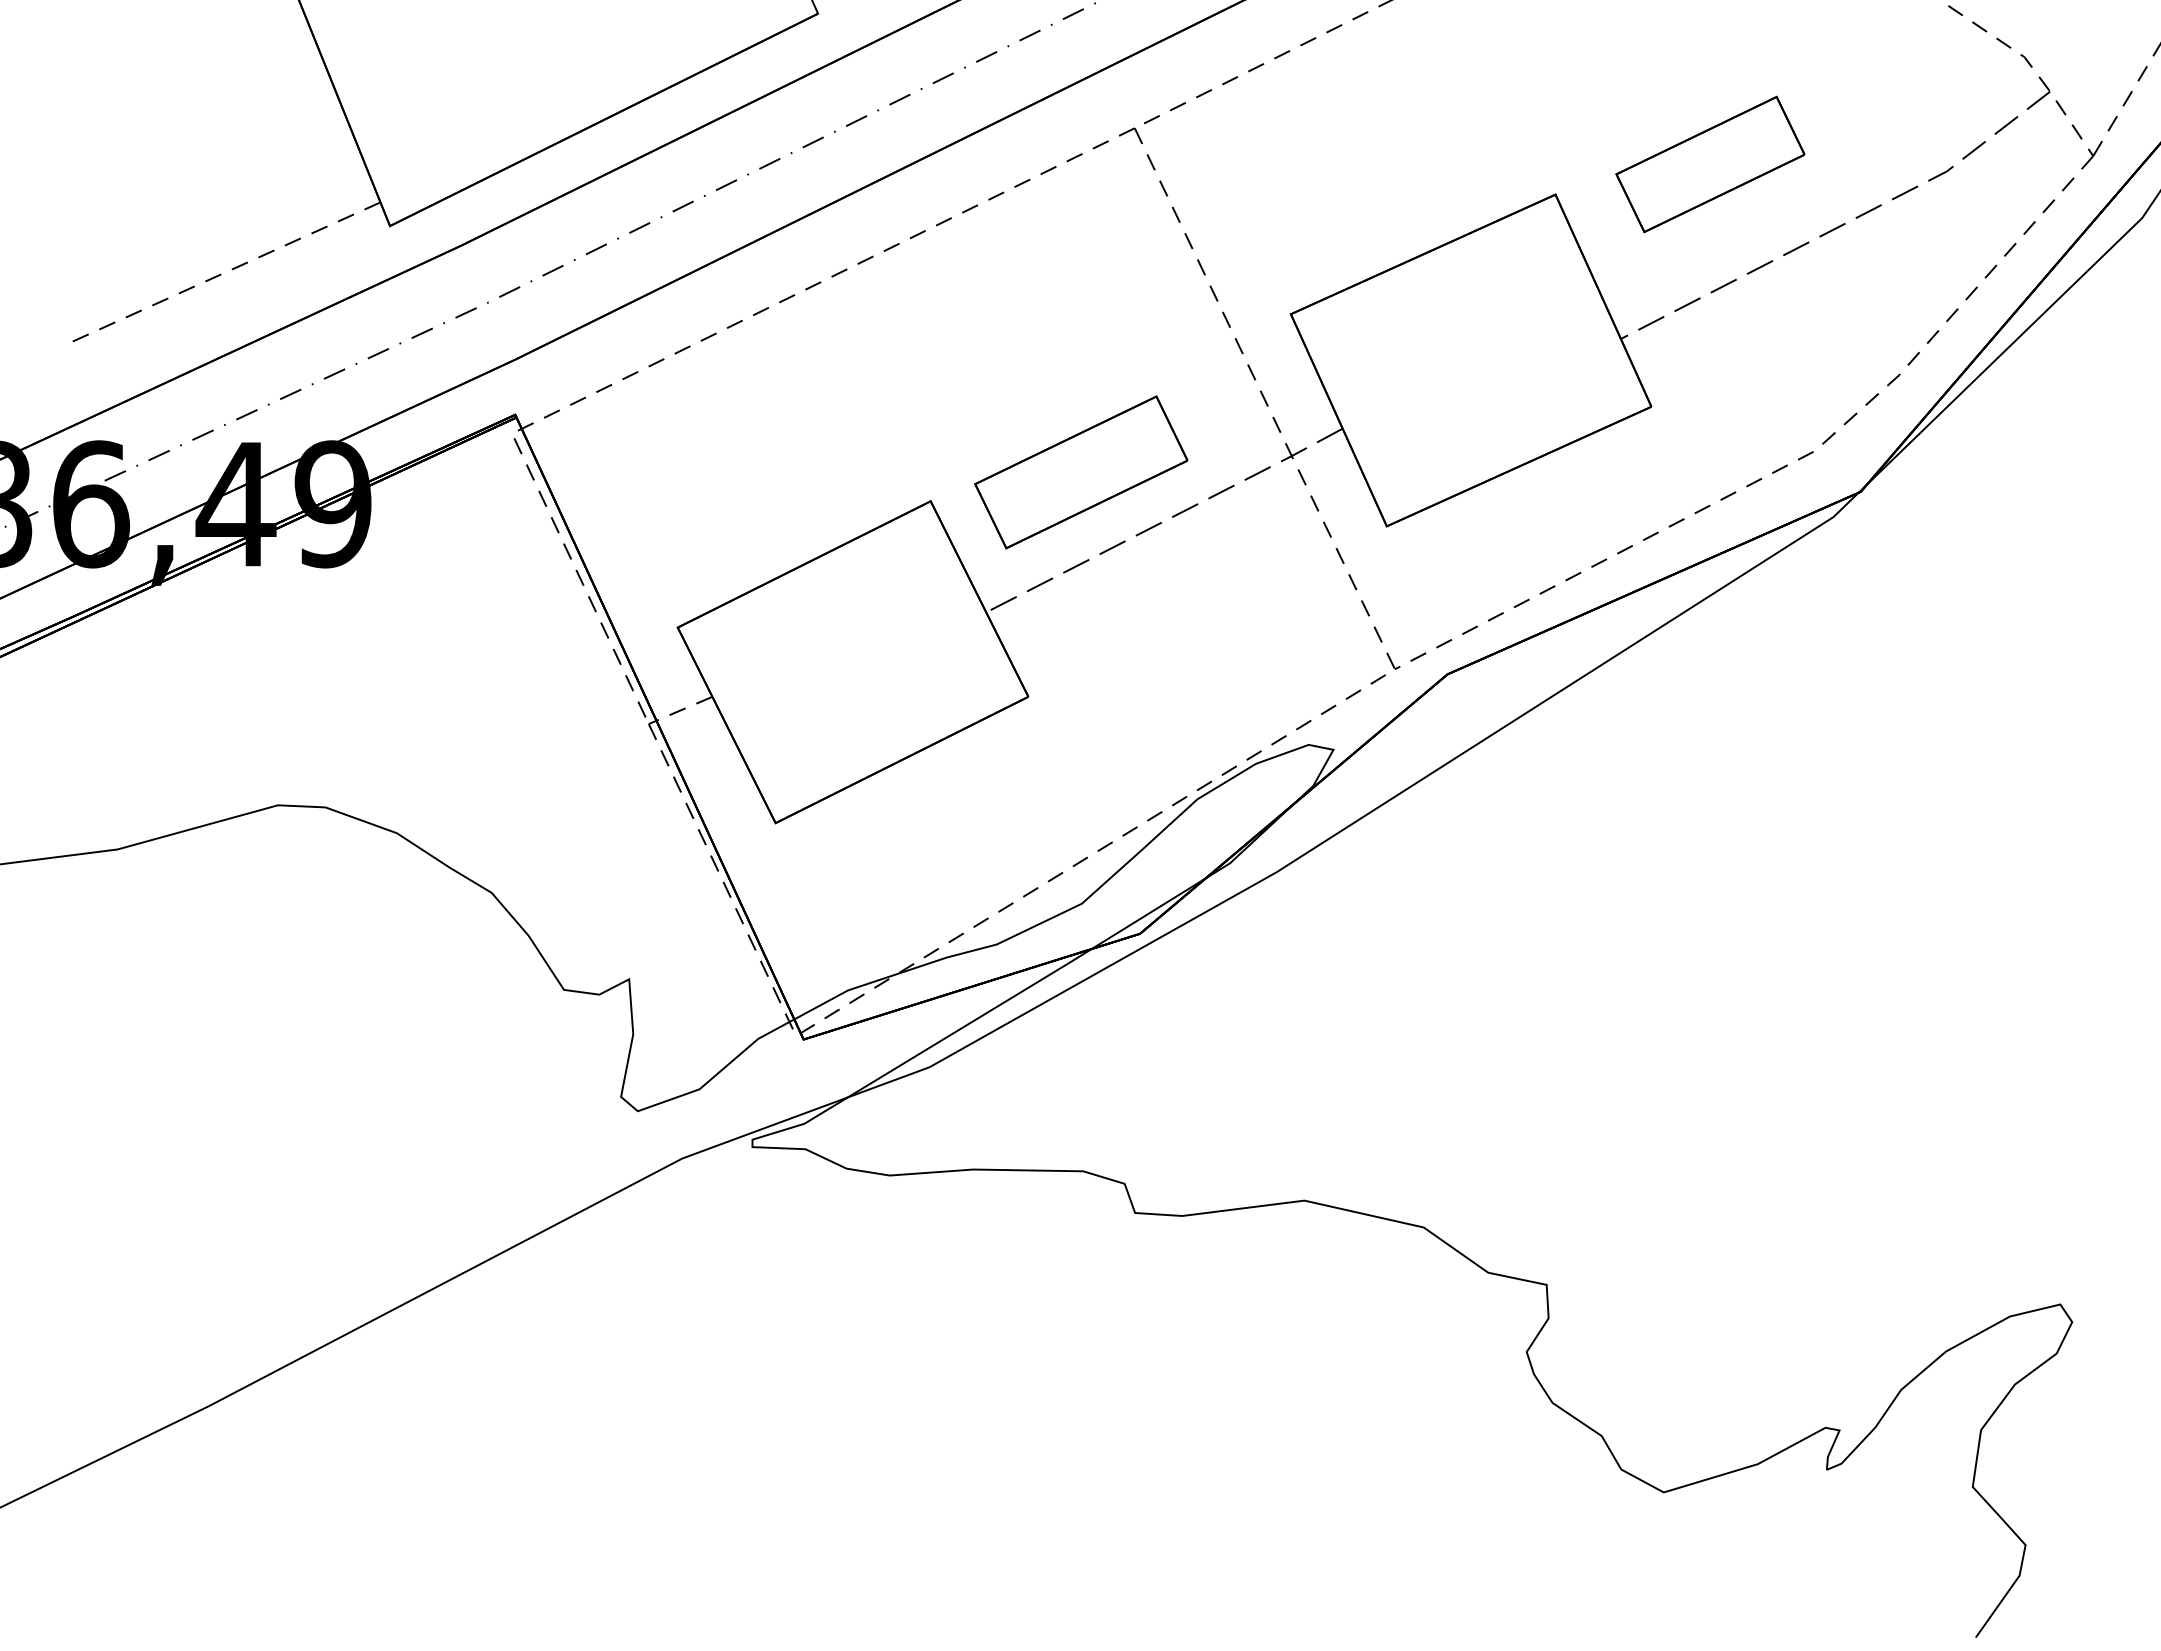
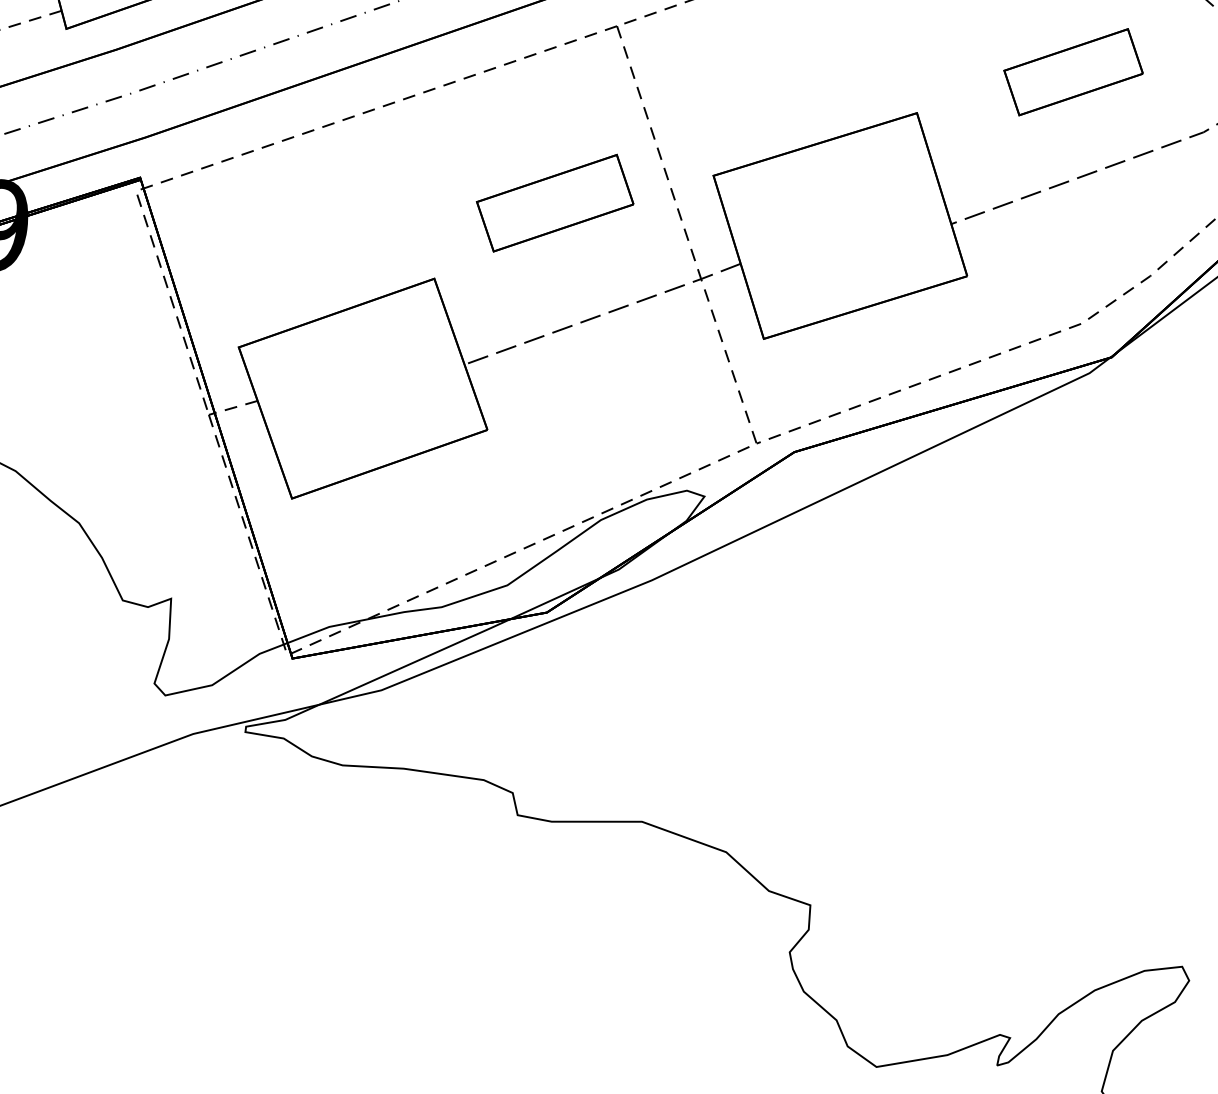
part: (1710, 164) -> (1073, 72), moved
part: (1081, 472) -> (555, 203), moved

